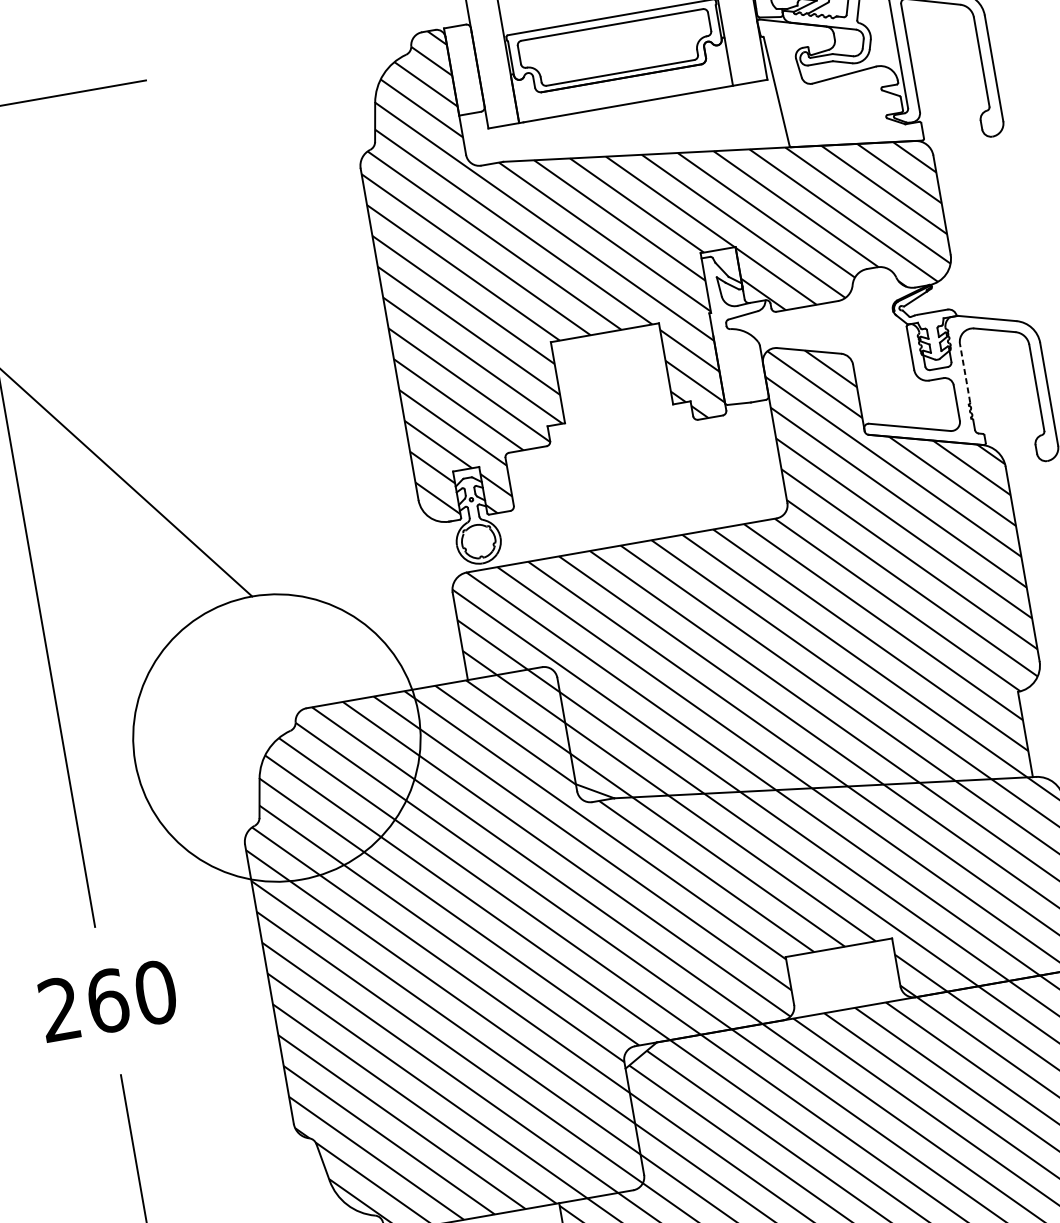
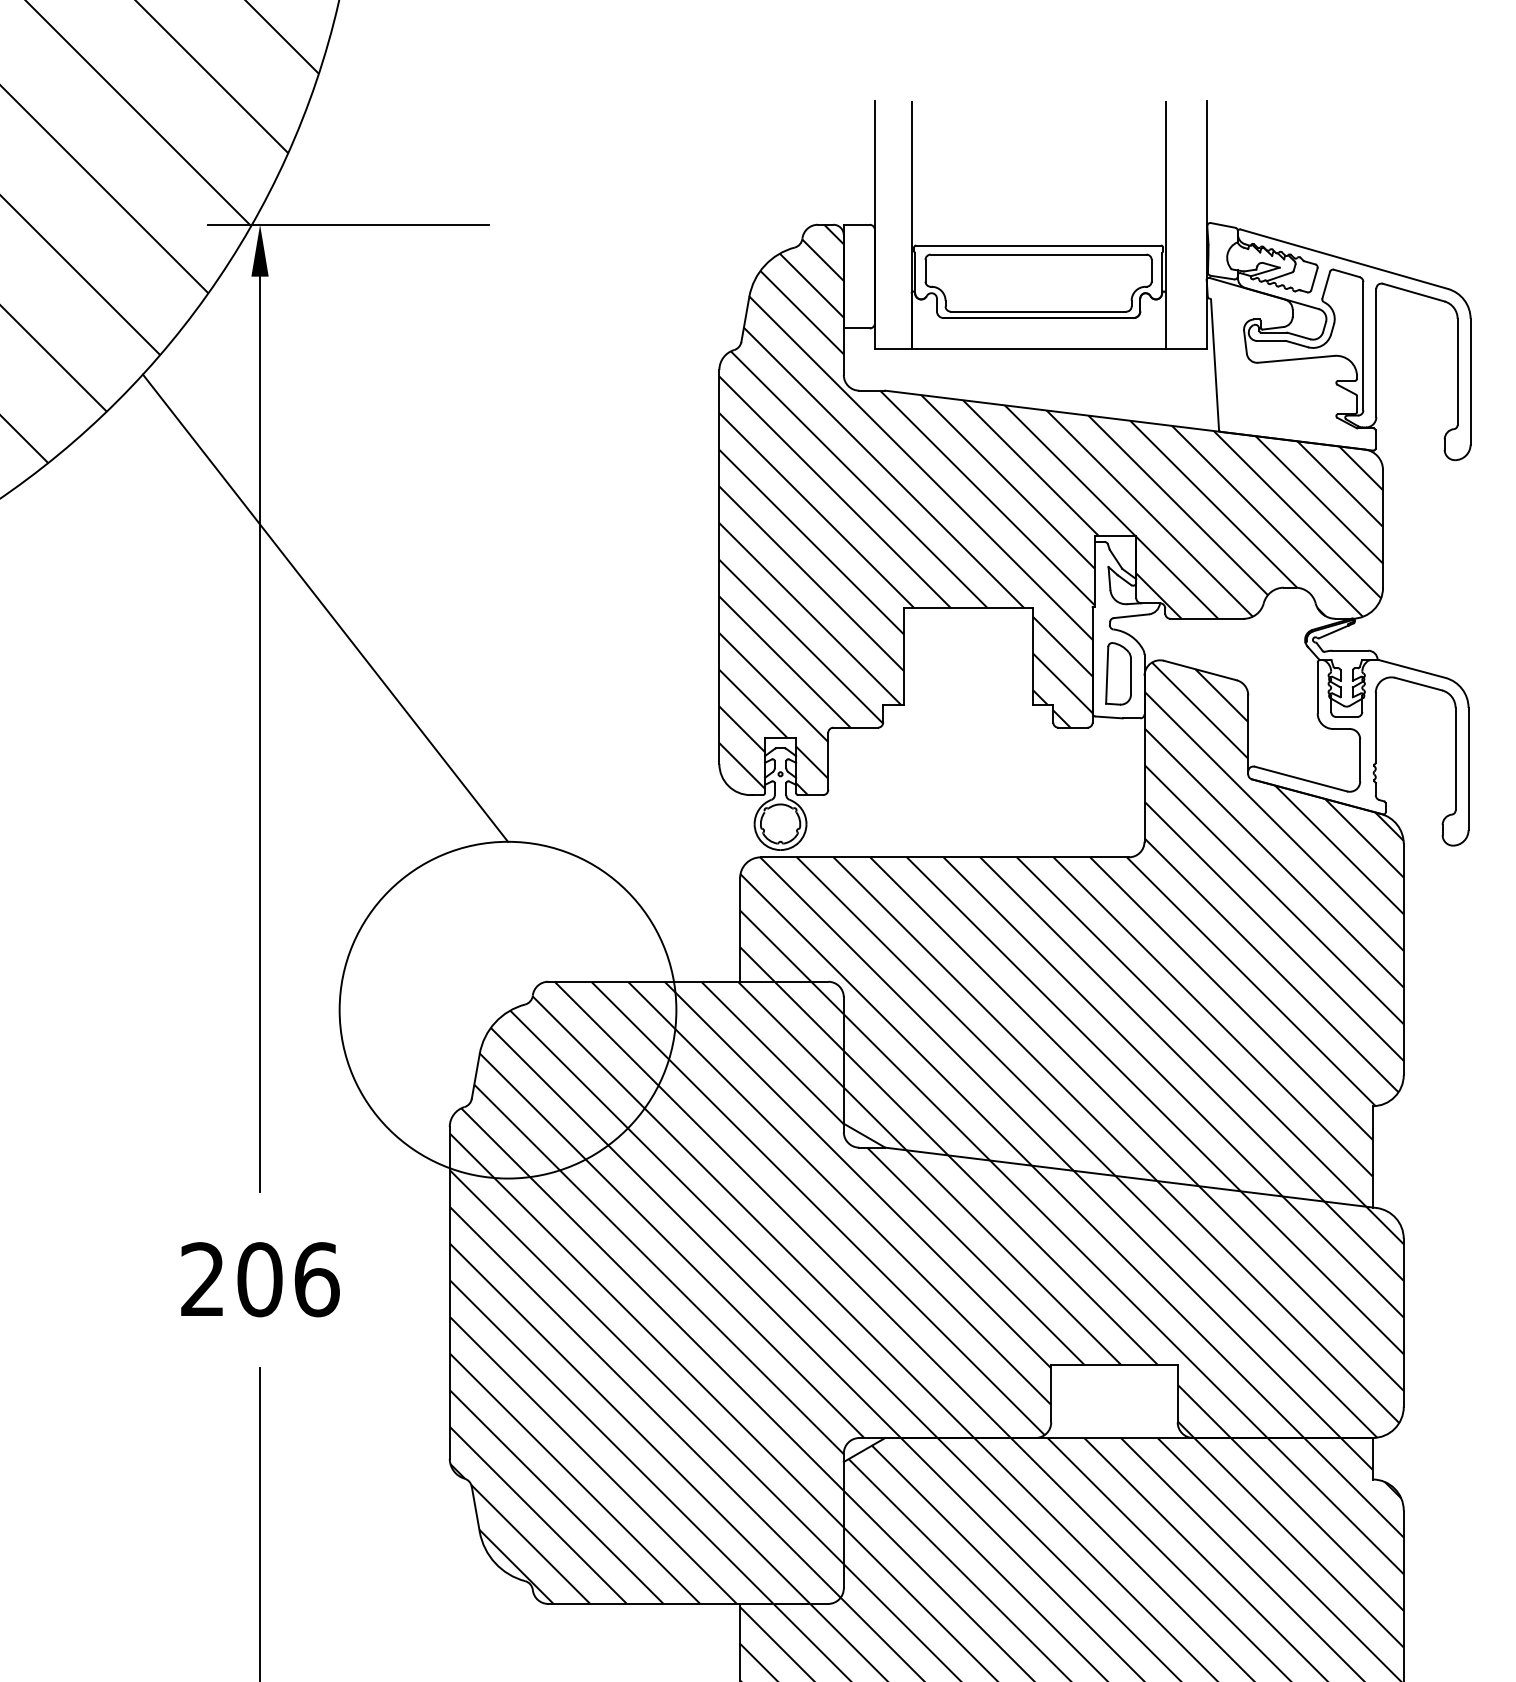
part: (740, 365) -> (1118, 673), added
line: (964, 373) -> (1375, 727), dashed -> solid
text: (131, 996) -> (288, 1279), 260 -> 206

